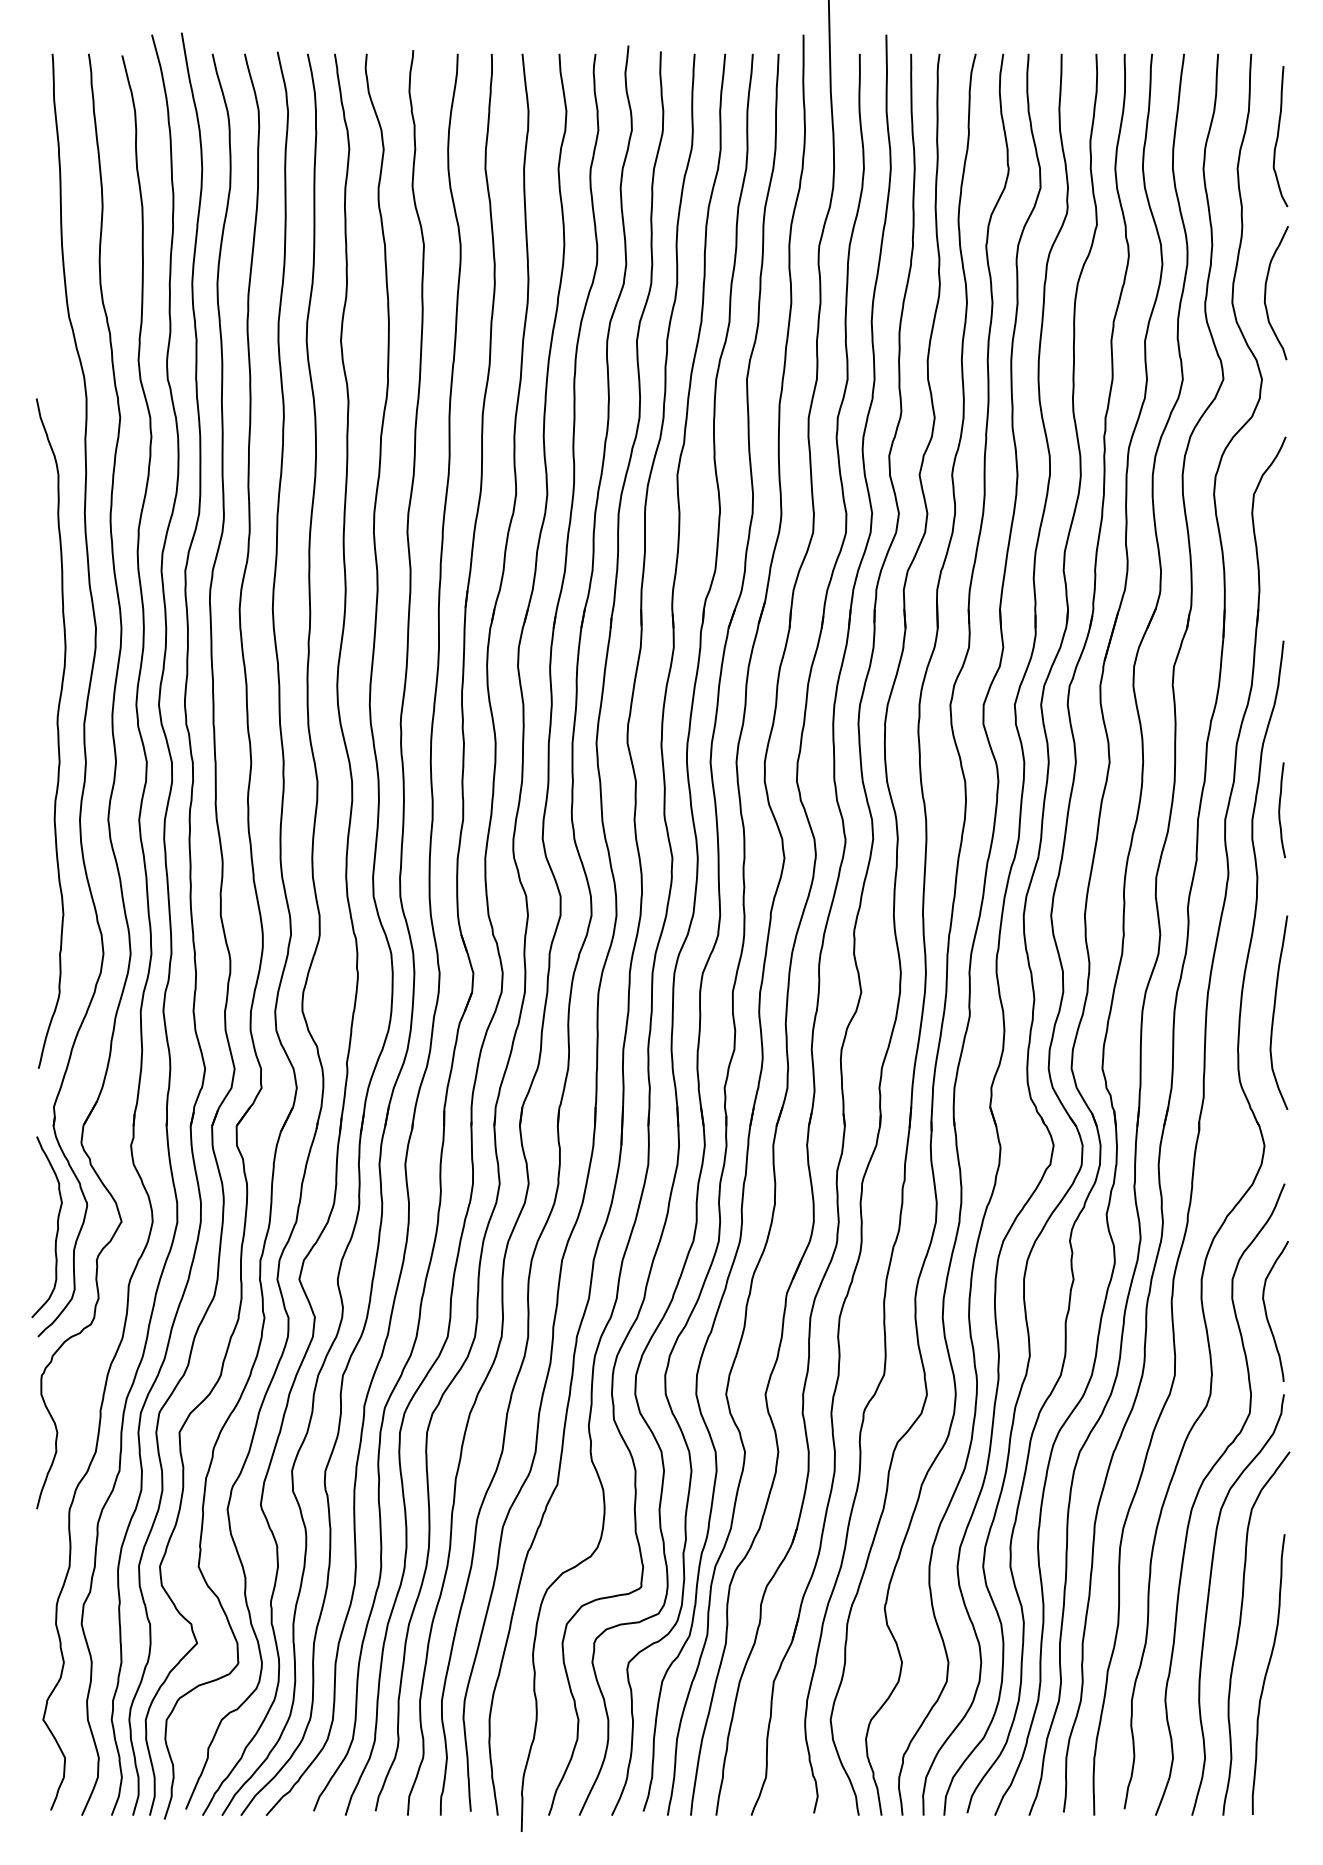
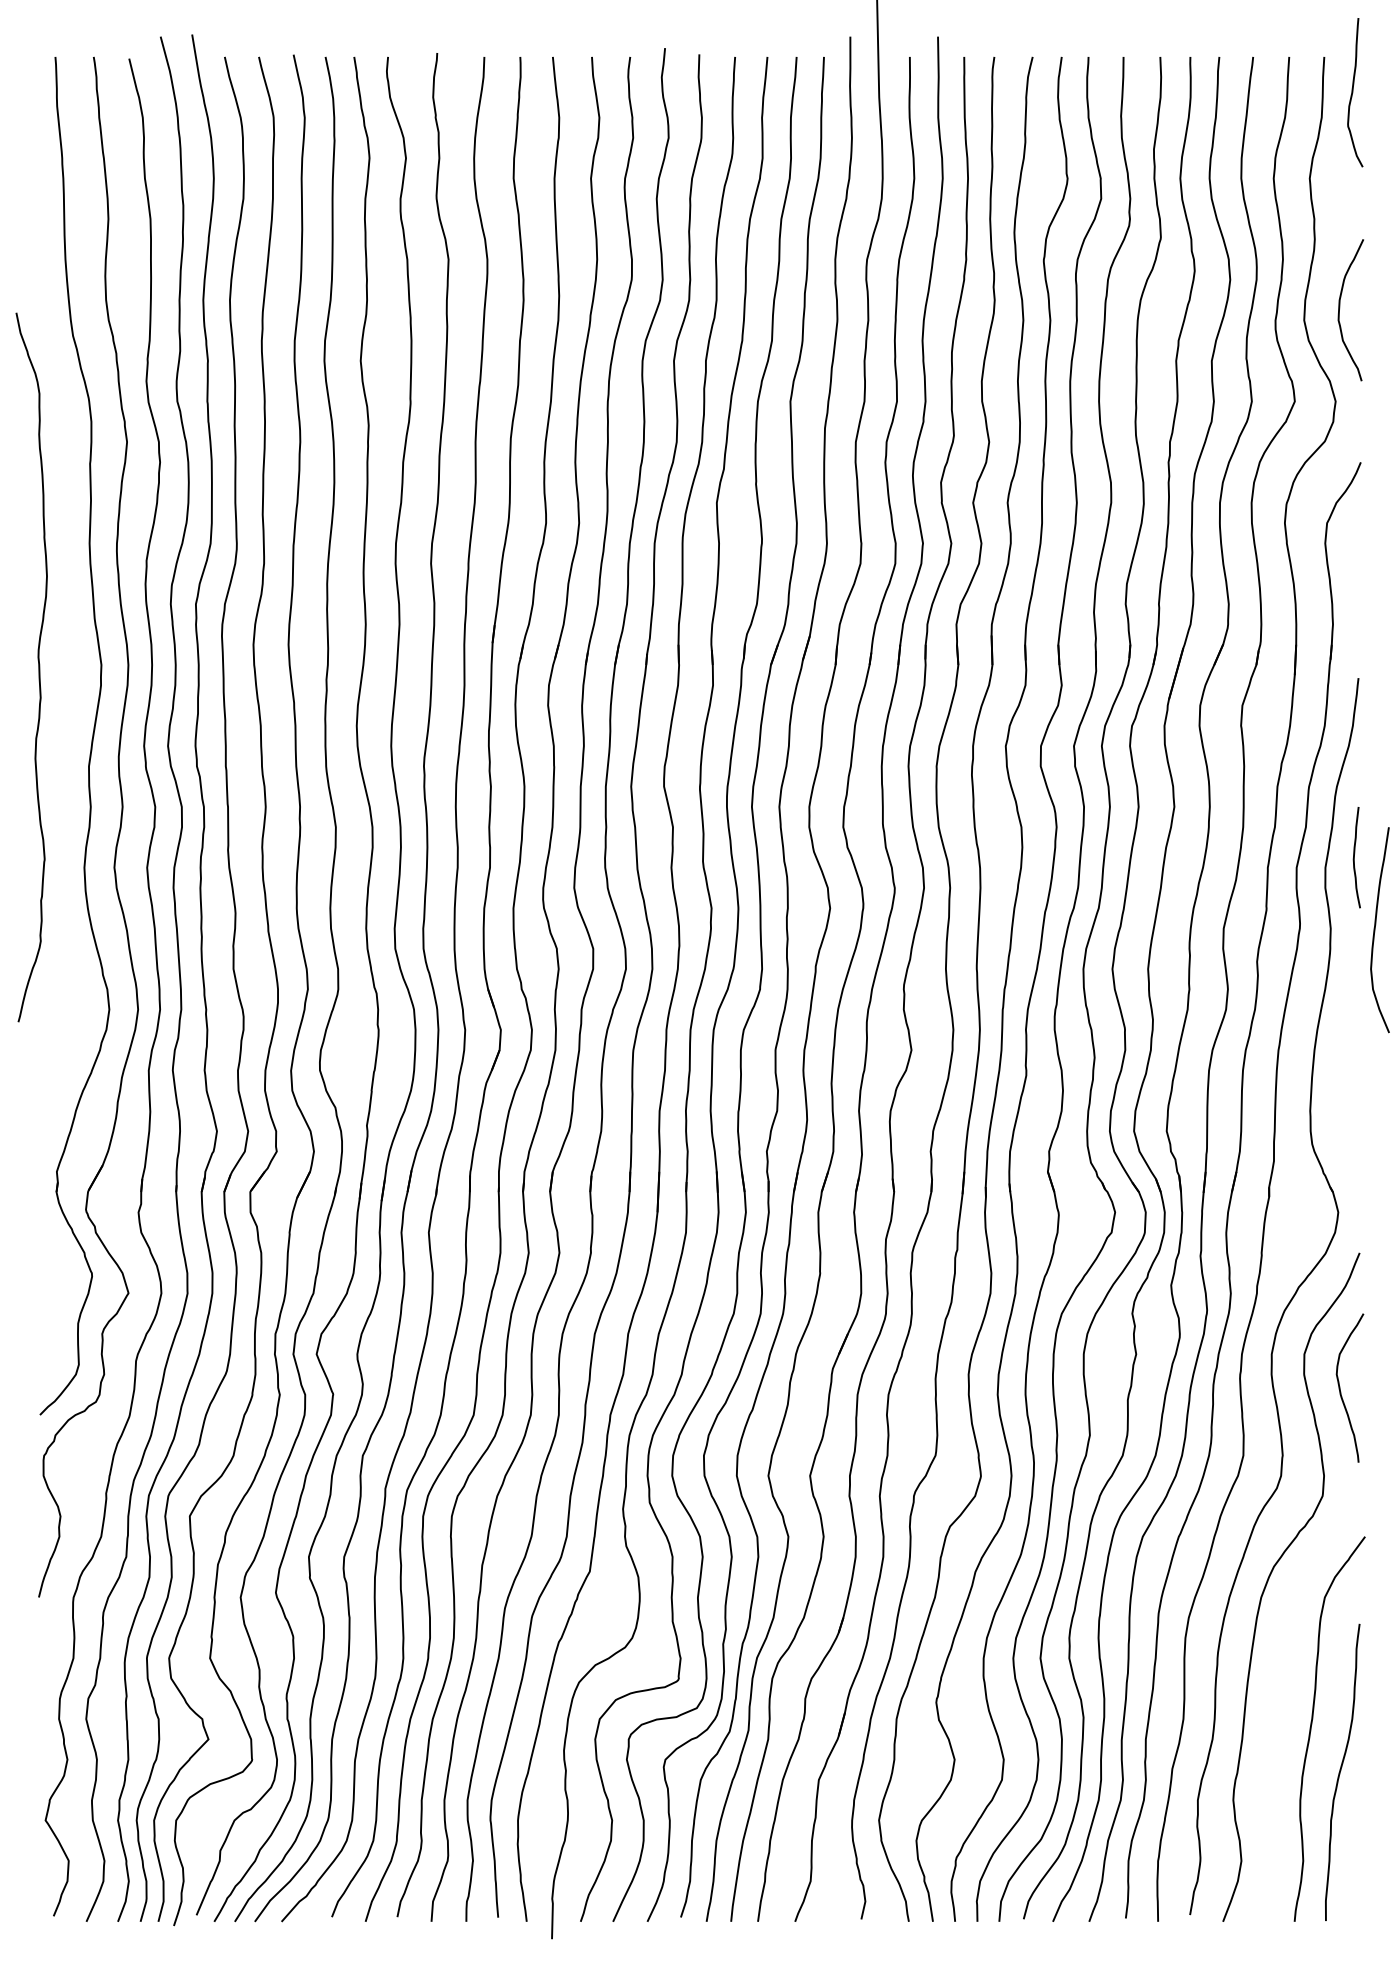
curve: (1278, 136) -> (1353, 92), moved
curve: (57, 733) -> (38, 667), moved
curve: (1274, 1012) -> (1375, 929), moved
curve: (56, 1230) -> (59, 1302), removed
curve: (1209, 1597) -> (1280, 1690), removed

